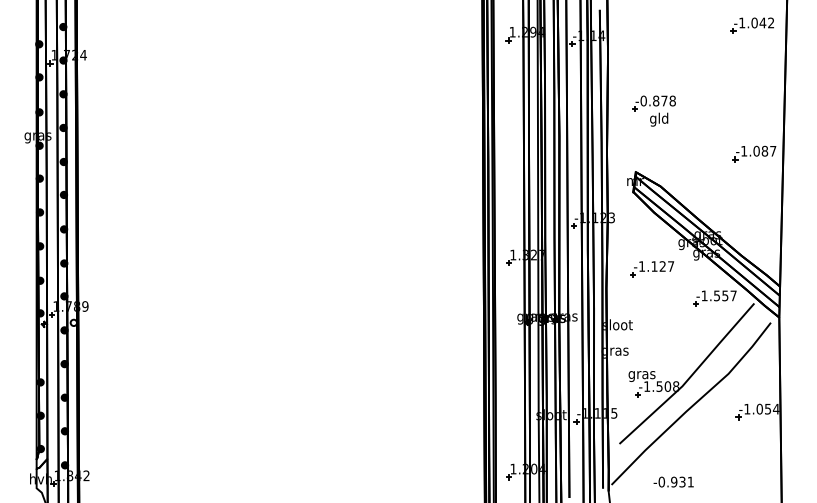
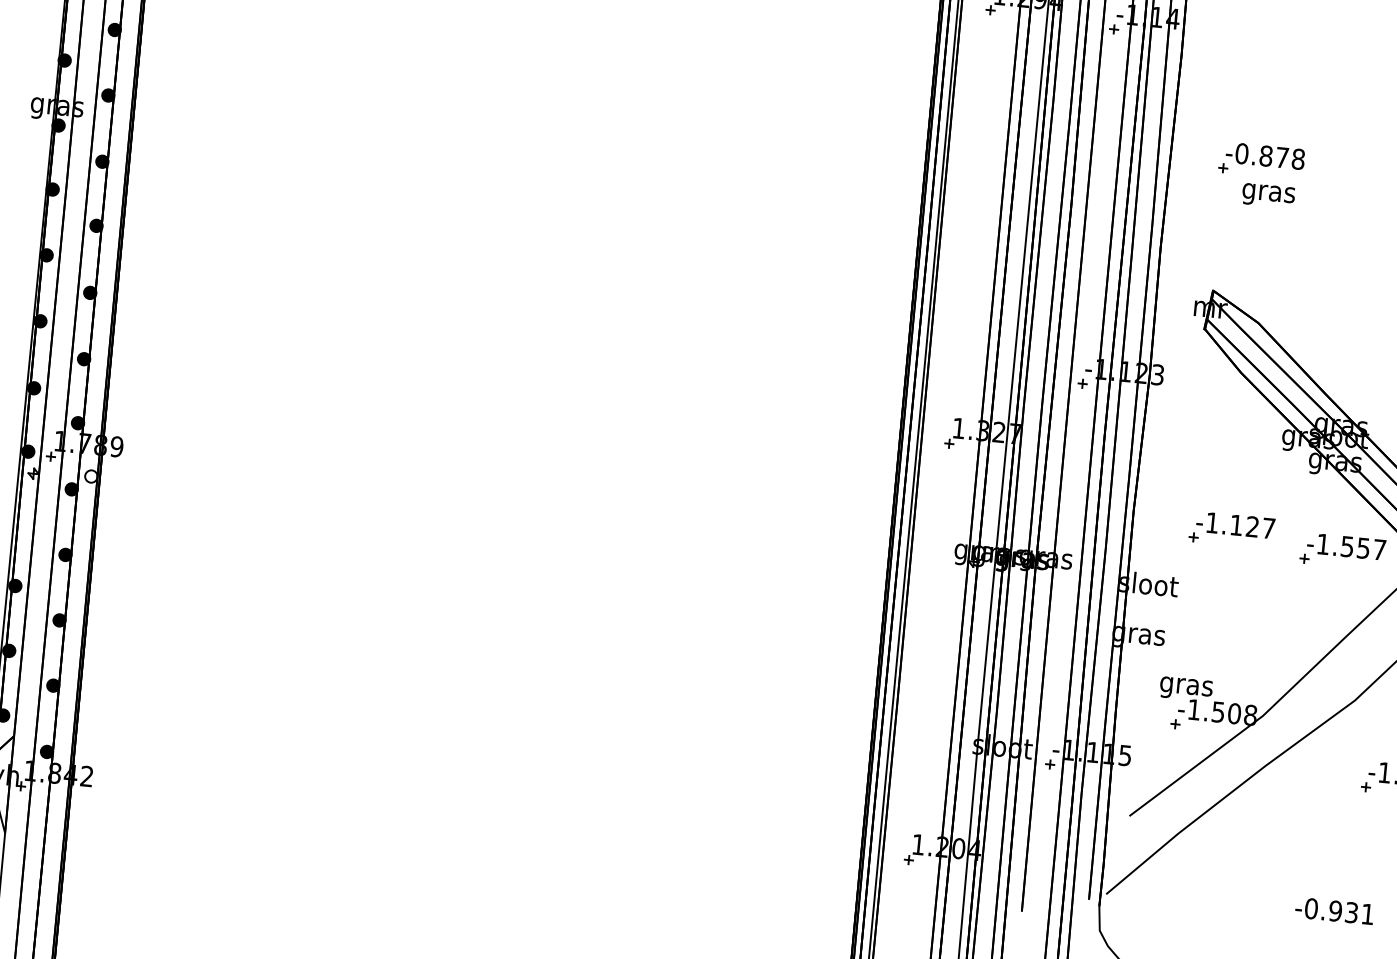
text: (658, 119) -> (1267, 192), gld -> gras
part: (652, 269) -> (1232, 530), moved
text: (673, 481) -> (1334, 909), moved

